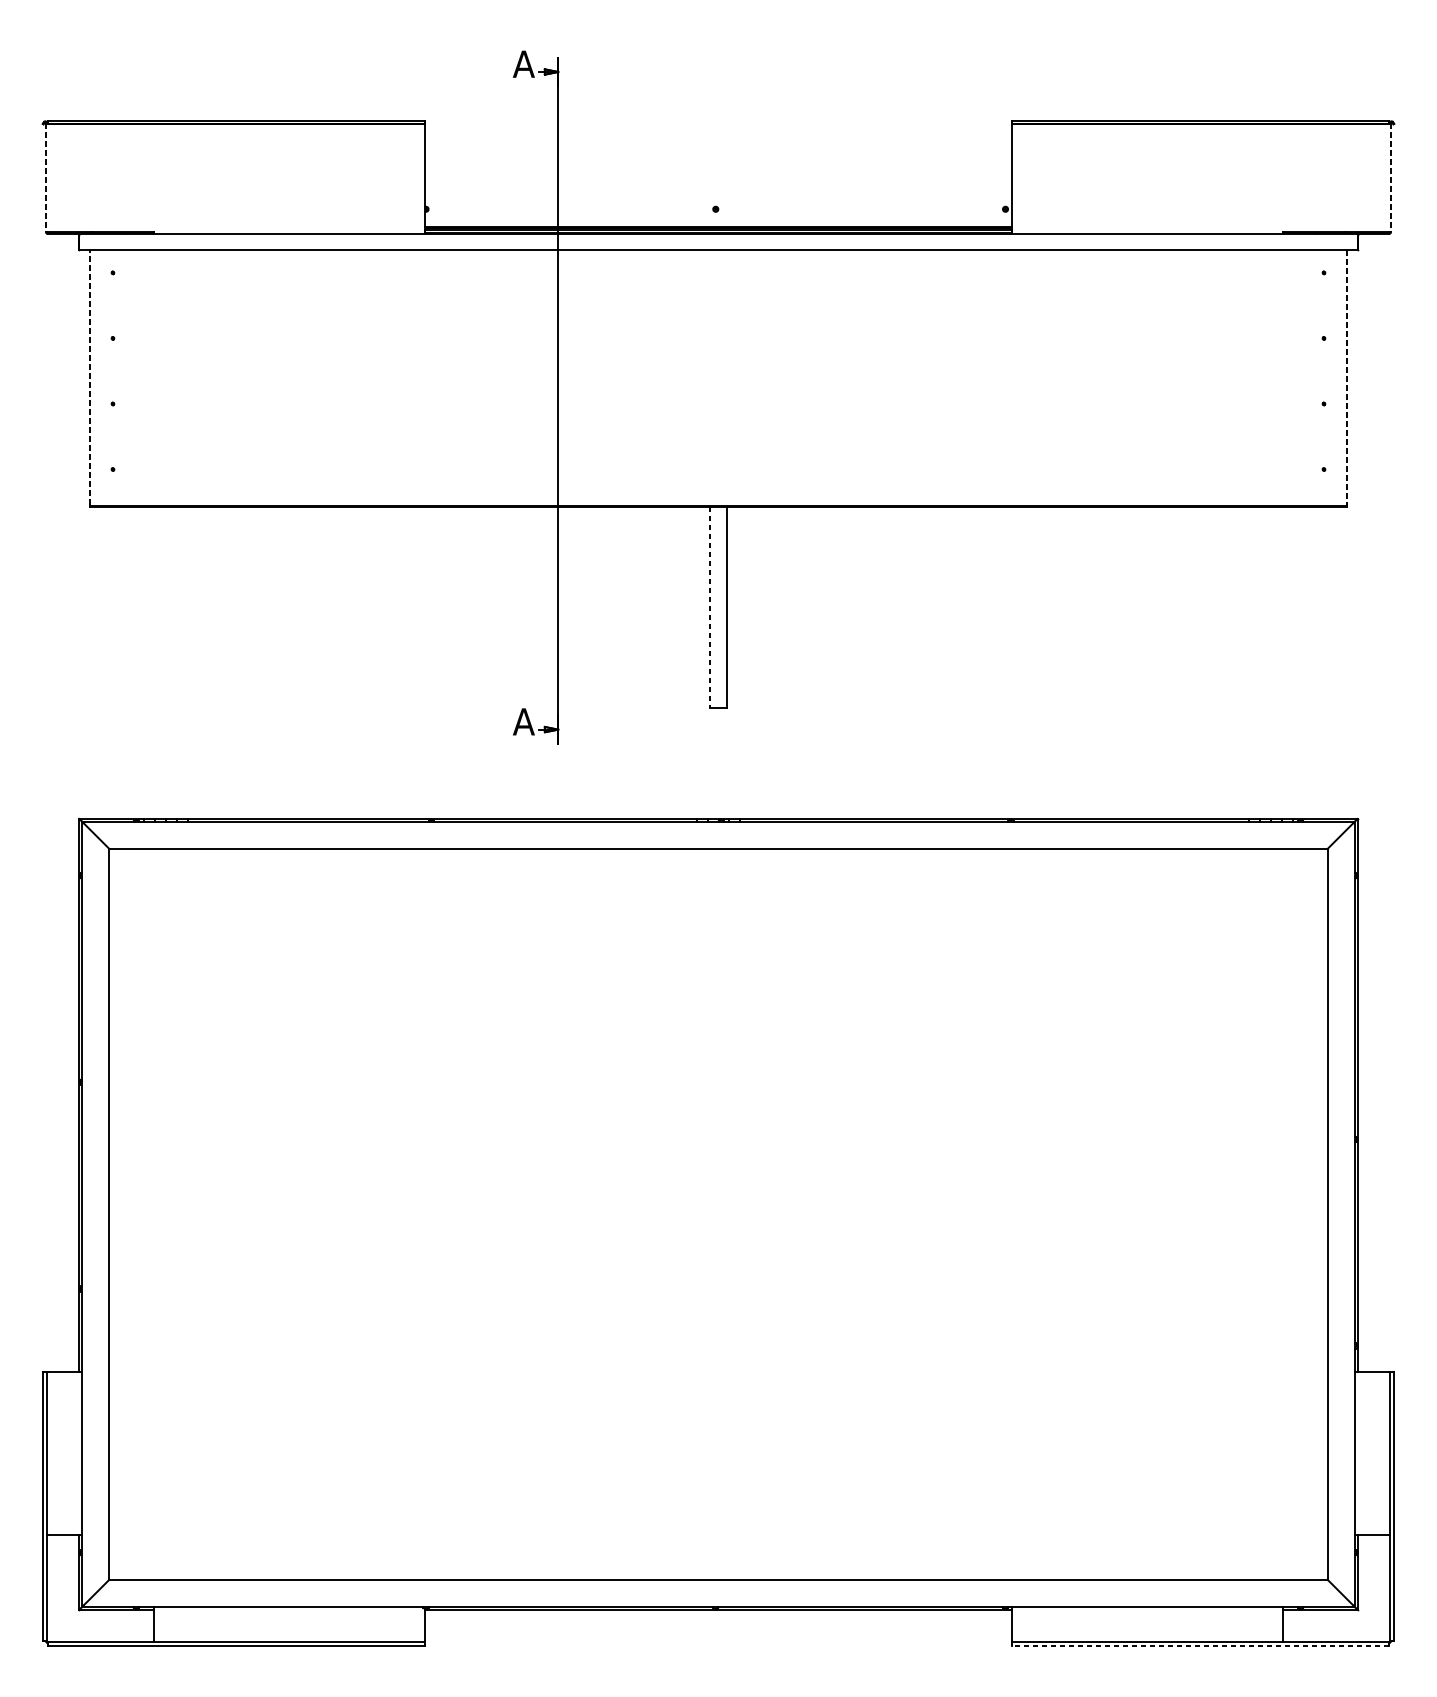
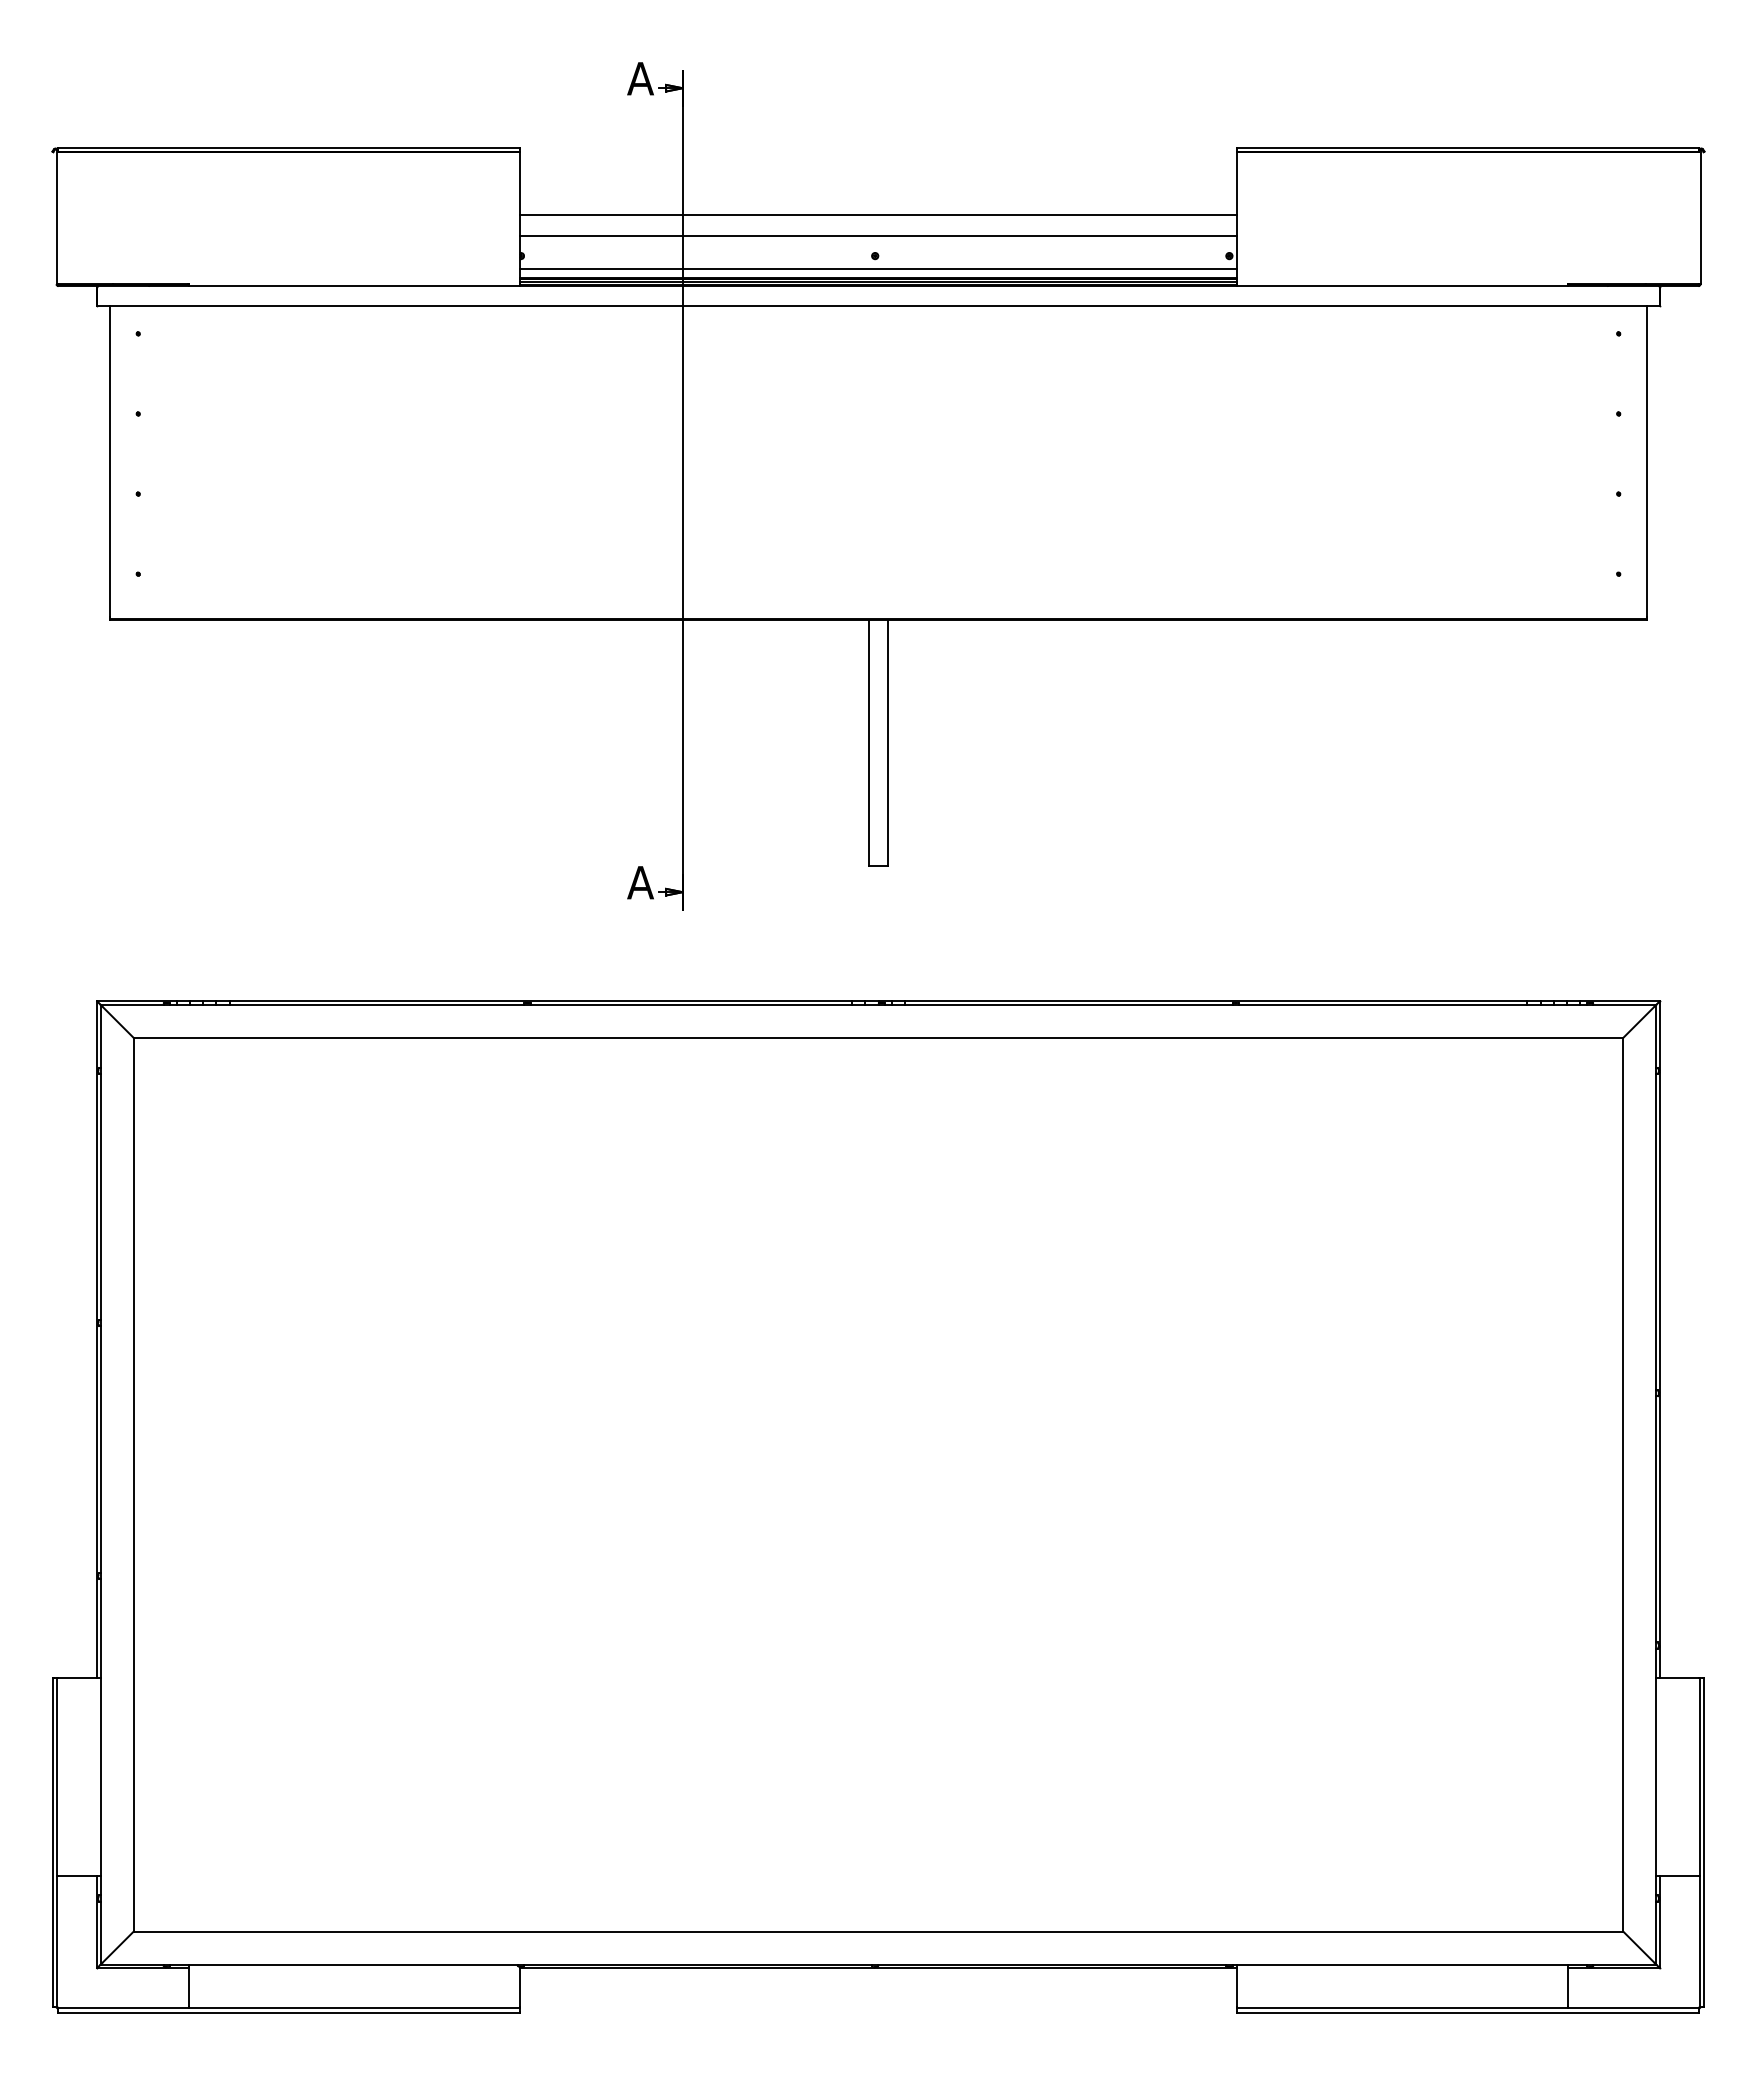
line: (718, 176) -> (878, 215), added
line: (46, 177) -> (56, 217), dashed -> solid
line: (1390, 177) -> (1700, 217), dashed -> solid
line: (718, 193) -> (878, 236), added
line: (718, 220) -> (878, 269), added
line: (90, 377) -> (110, 461), dashed -> solid
line: (1346, 377) -> (1646, 461), dashed -> solid
line: (710, 608) -> (868, 743), dashed -> solid
line: (1200, 1646) -> (1467, 2012), dashed -> solid

